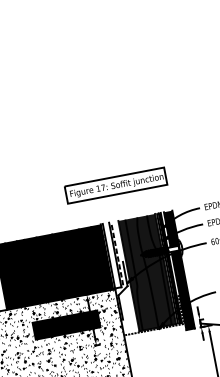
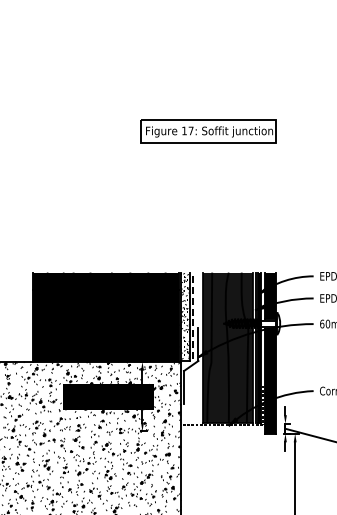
part: (116, 185) -> (208, 131), moved
hatch: (111, 255) -> (185, 316), added

